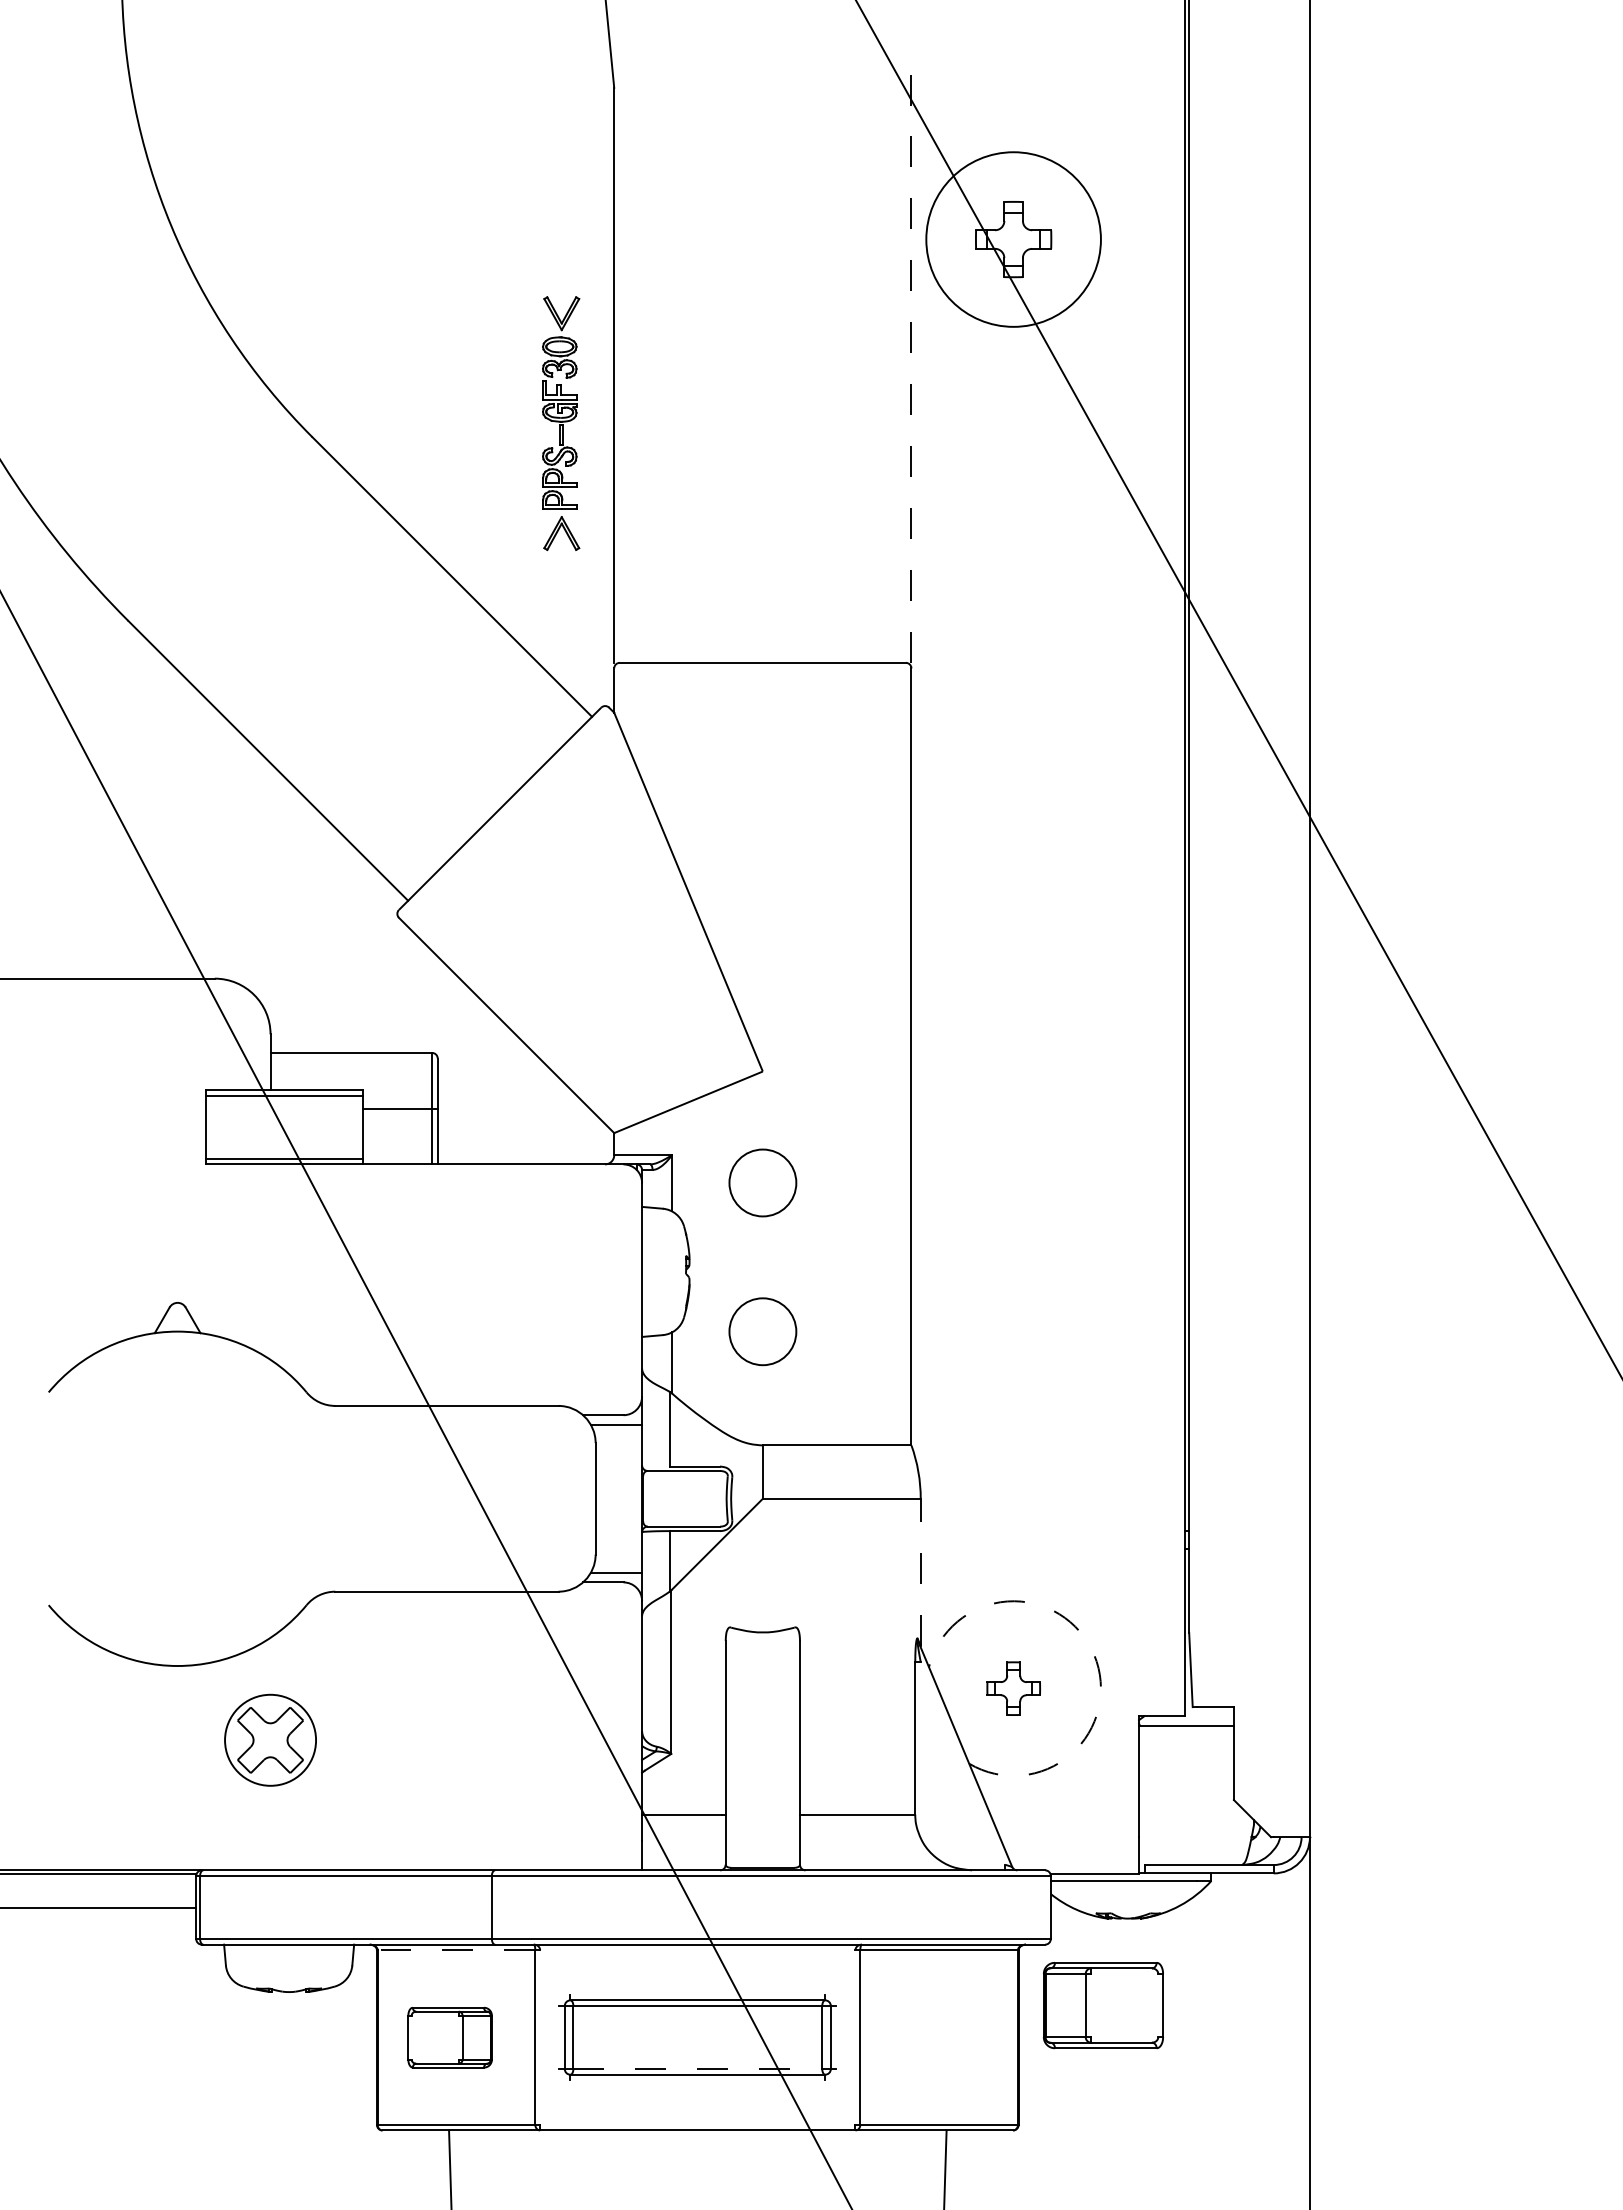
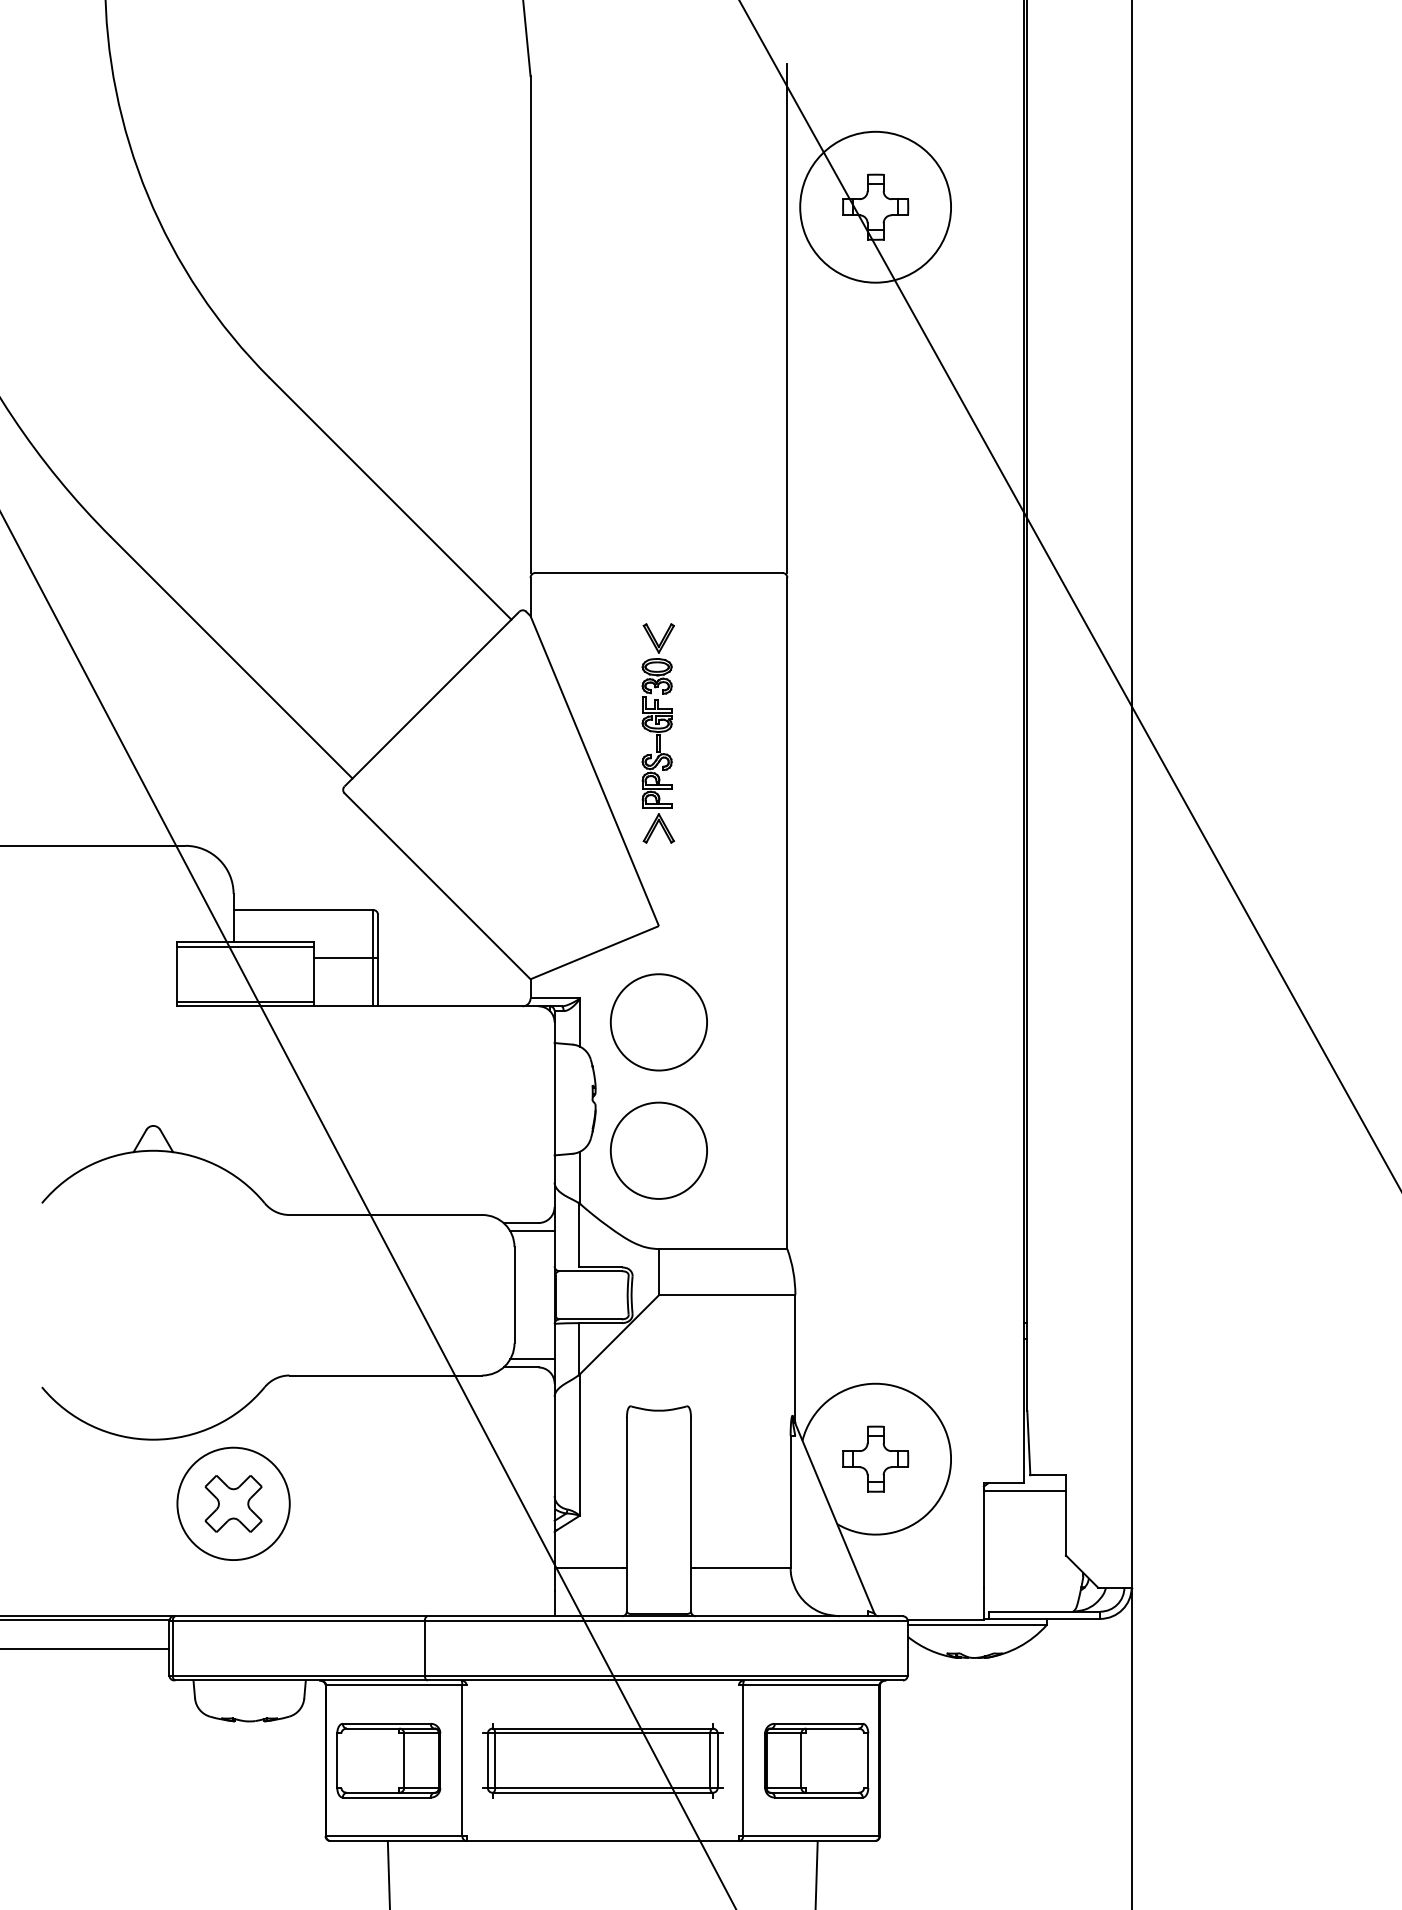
line: (911, 368) -> (787, 318), dashed -> solid
part: (561, 423) -> (658, 733), moved
circle: (762, 1182) -> (658, 1021), size x1.67
circle: (762, 1331) -> (658, 1150), size x1.67
line: (920, 1572) -> (795, 1358), dashed -> solid
arc: (1094, 1654) -> (945, 1429), dashed -> solid
part: (1013, 1688) -> (875, 1459), size x1.43
circle: (270, 1740) -> (233, 1504), size x1.43
line: (456, 1950) -> (394, 1685), dashed -> solid
part: (1103, 2005) -> (816, 1760), moved
part: (449, 2037) -> (388, 1760), size x1.43
line: (698, 2069) -> (603, 1788), dashed -> solid

